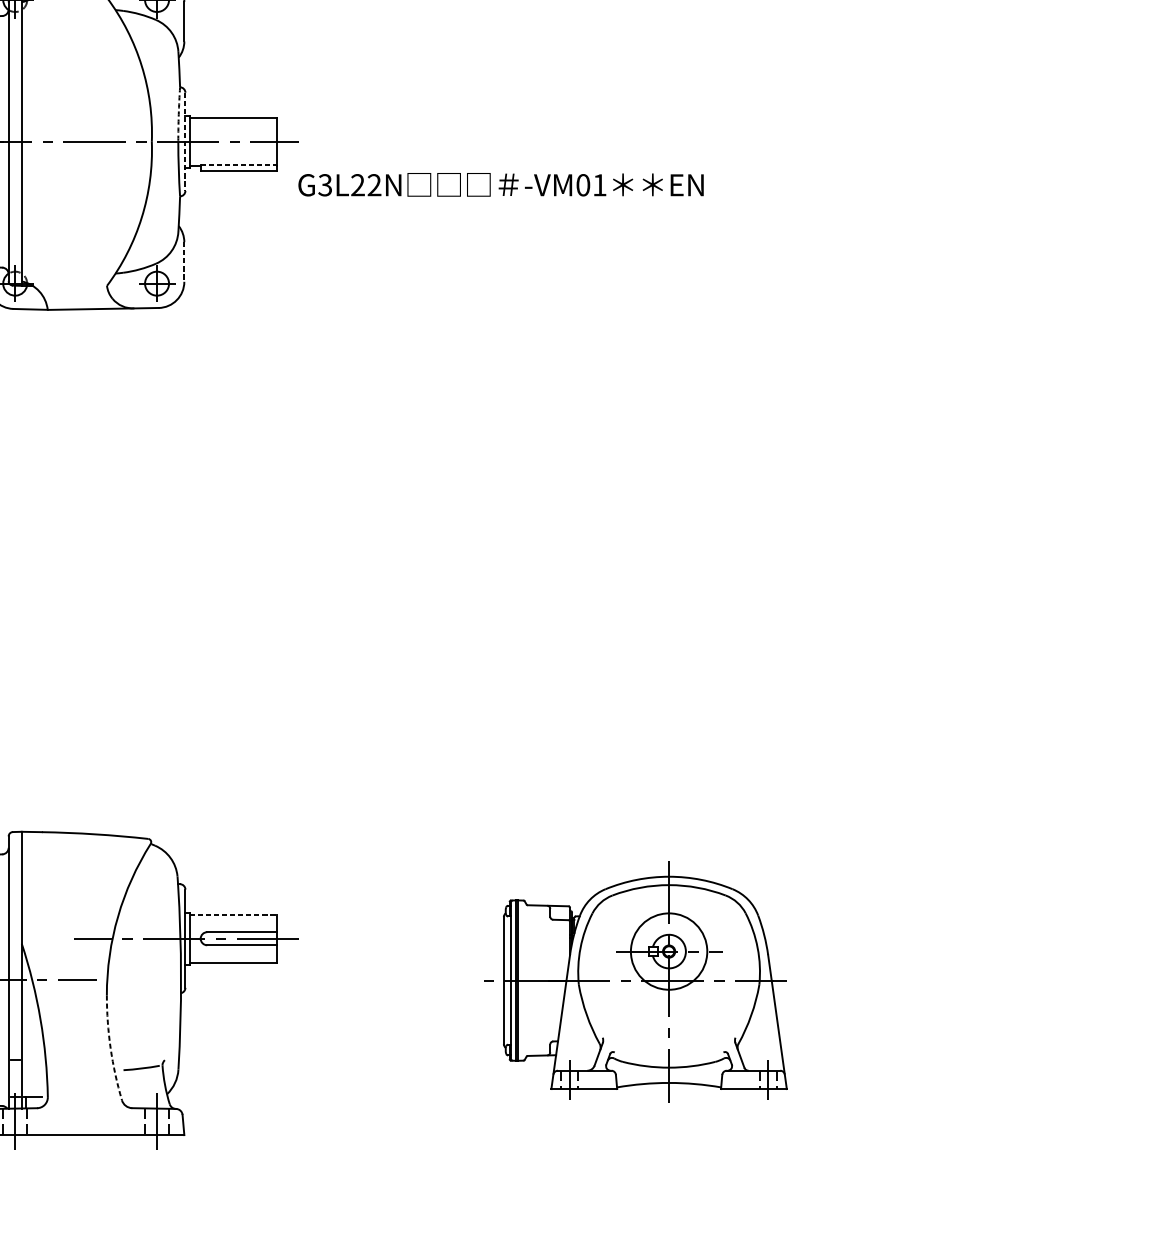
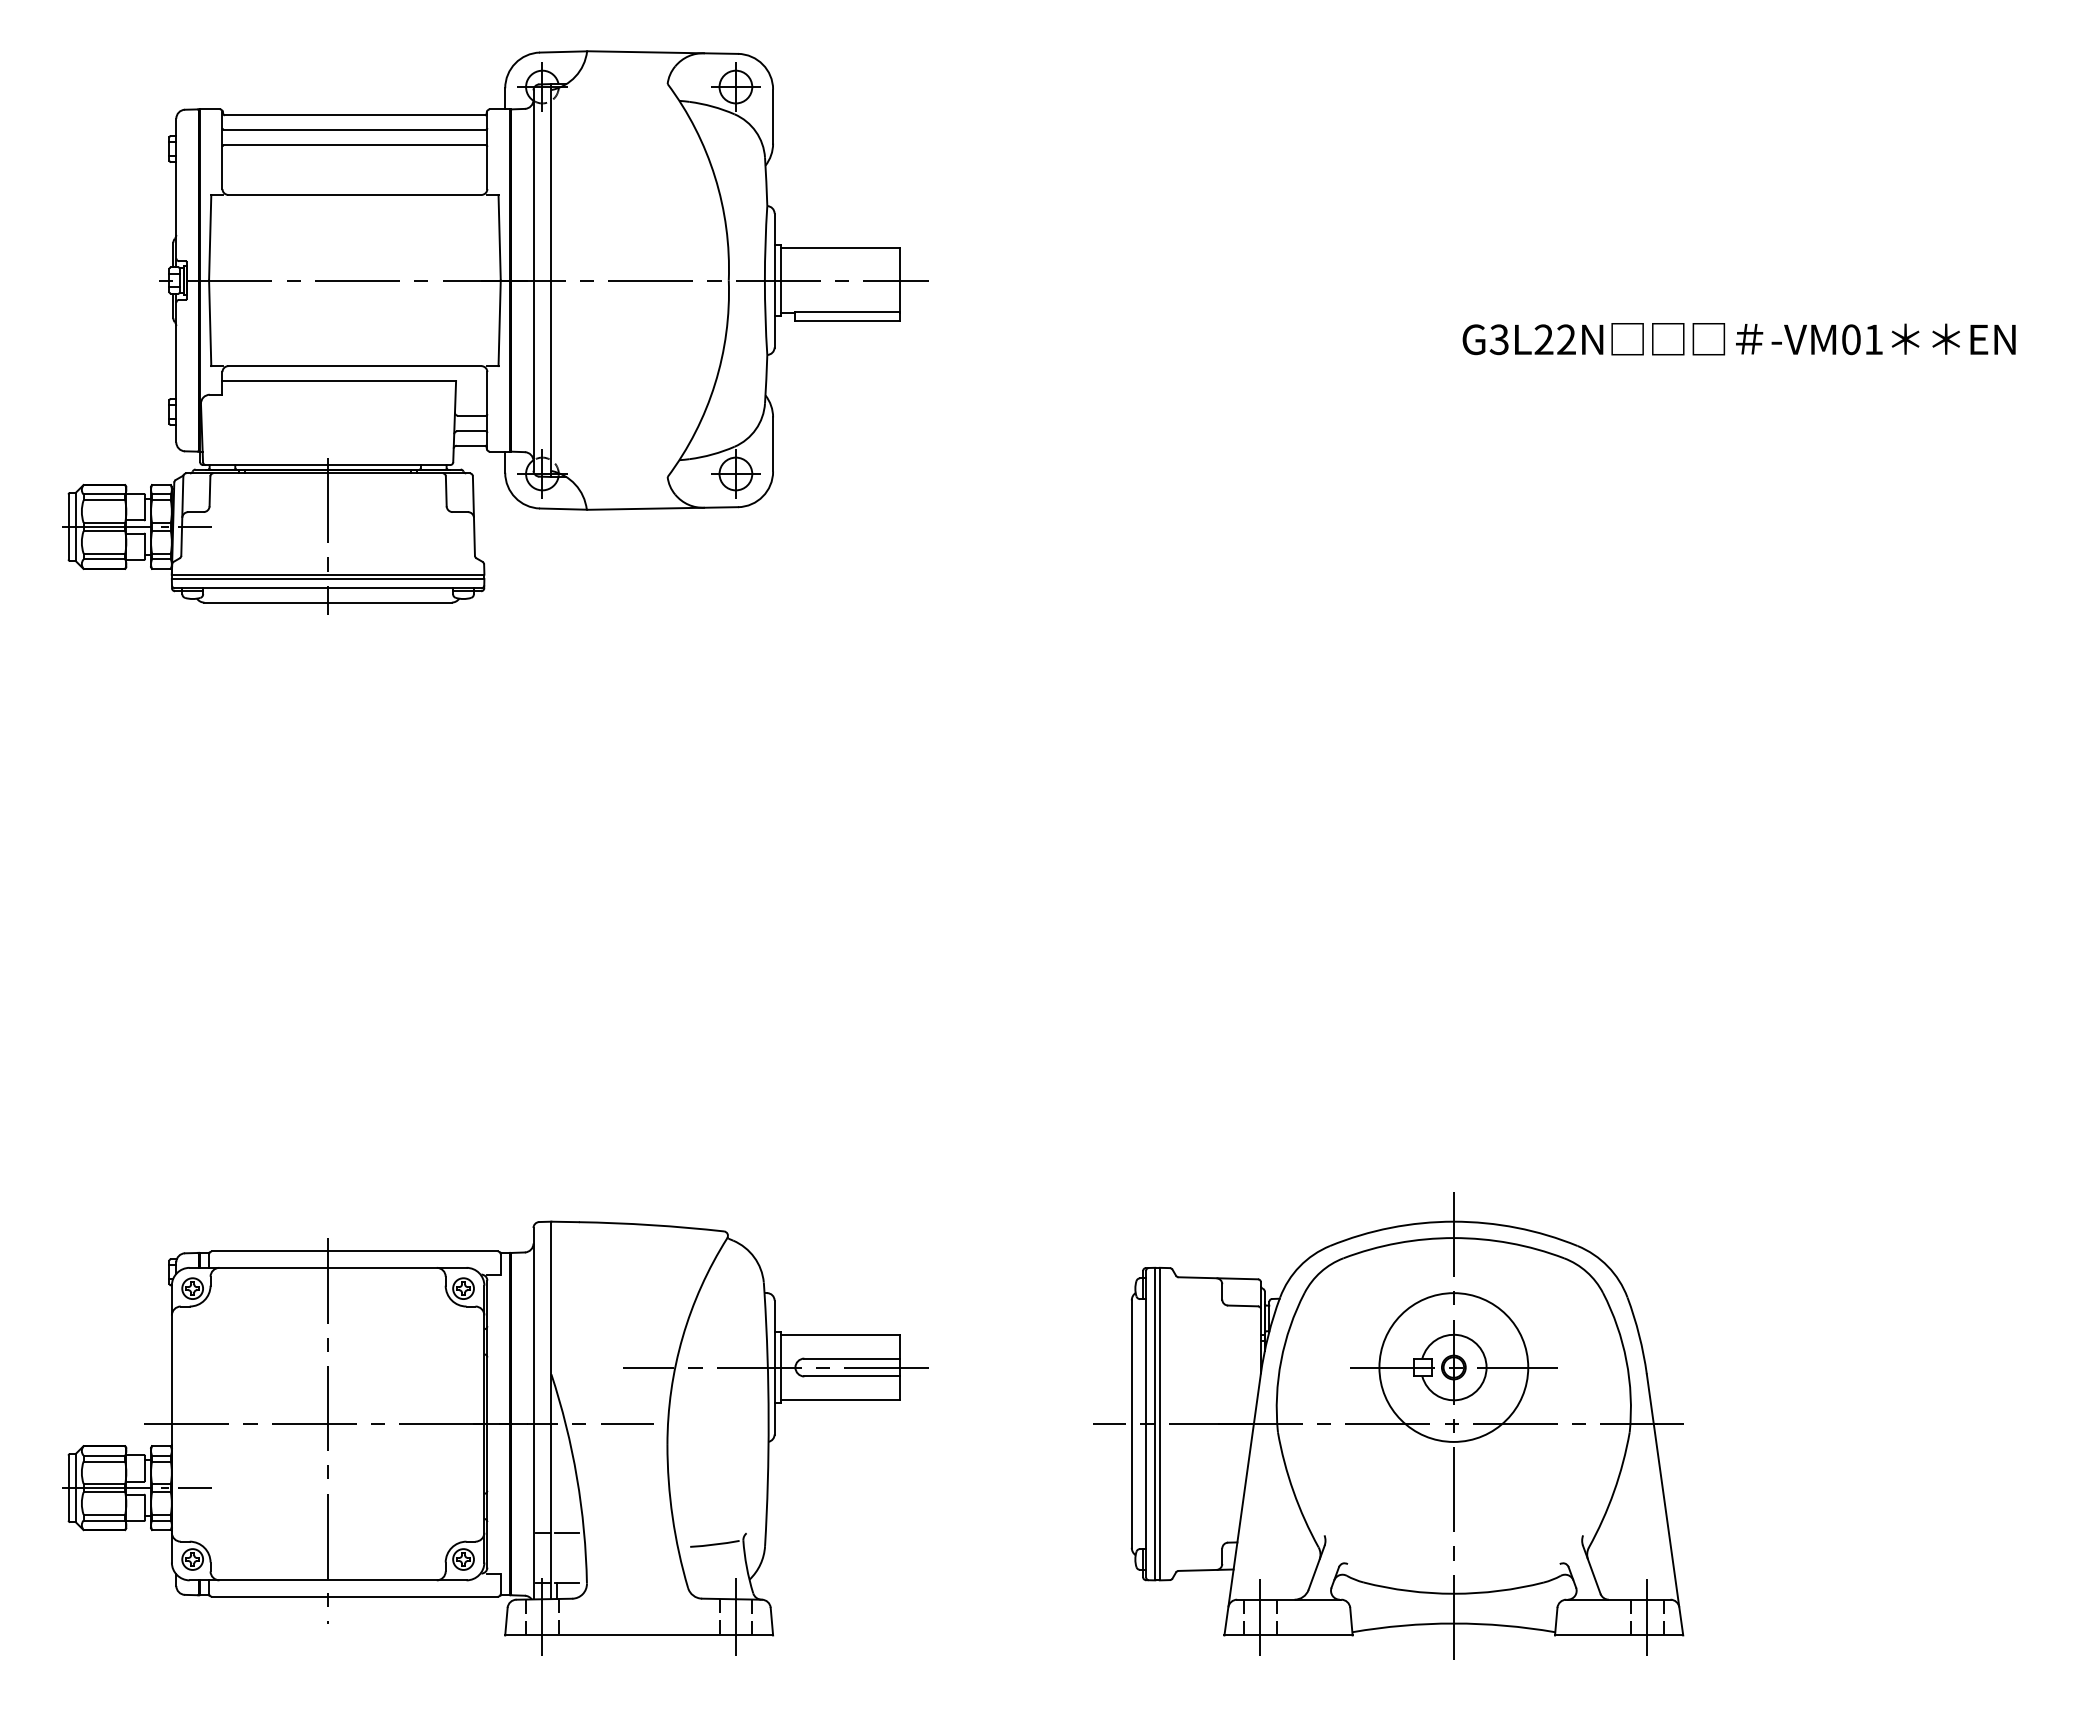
arc: (178, 114) -> (765, 243), dashed -> solid
line: (185, 141) -> (774, 280), dashed -> solid
line: (239, 165) -> (848, 312), dashed -> solid
text: (500, 185) -> (1738, 339), moved
line: (184, 262) -> (773, 444), dashed -> solid
line: (233, 914) -> (840, 1334), dashed -> solid
part: (635, 981) -> (1388, 1425), size x1.43
arc: (110, 1048) -> (672, 1517), dashed -> solid
line: (32, 1059) -> (566, 1532), added

